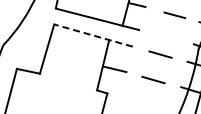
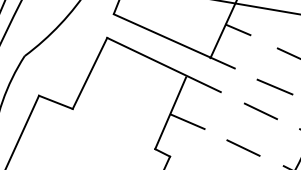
line: (93, 35) -> (164, 64), dashed -> solid
line: (166, 37) -> (274, 86), added

